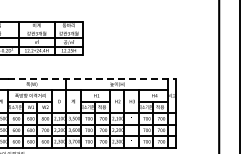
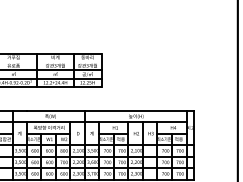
line: (91, 78) -> (110, 110), dashed -> solid

